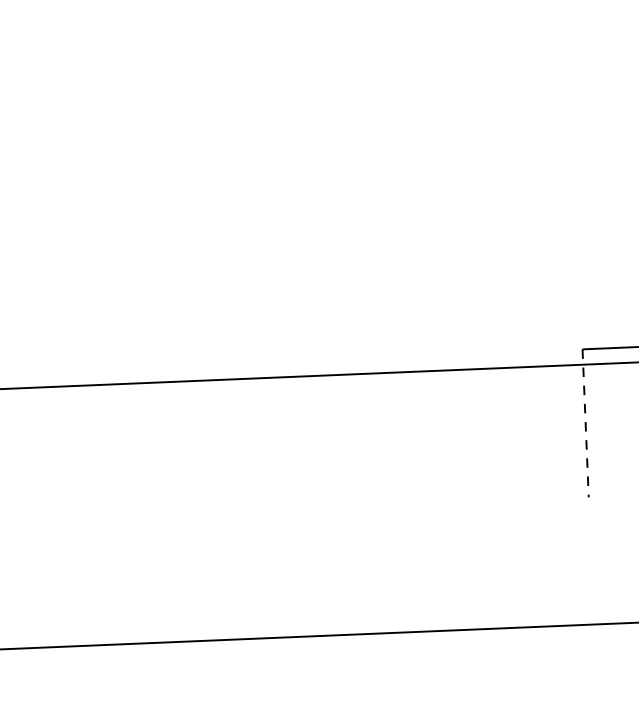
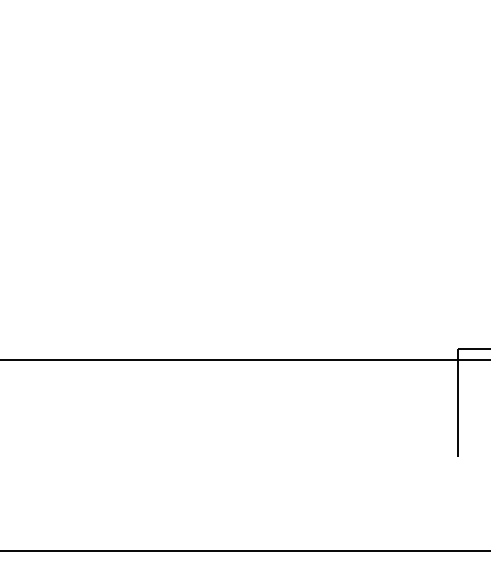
line: (585, 424) -> (457, 403), dashed -> solid

